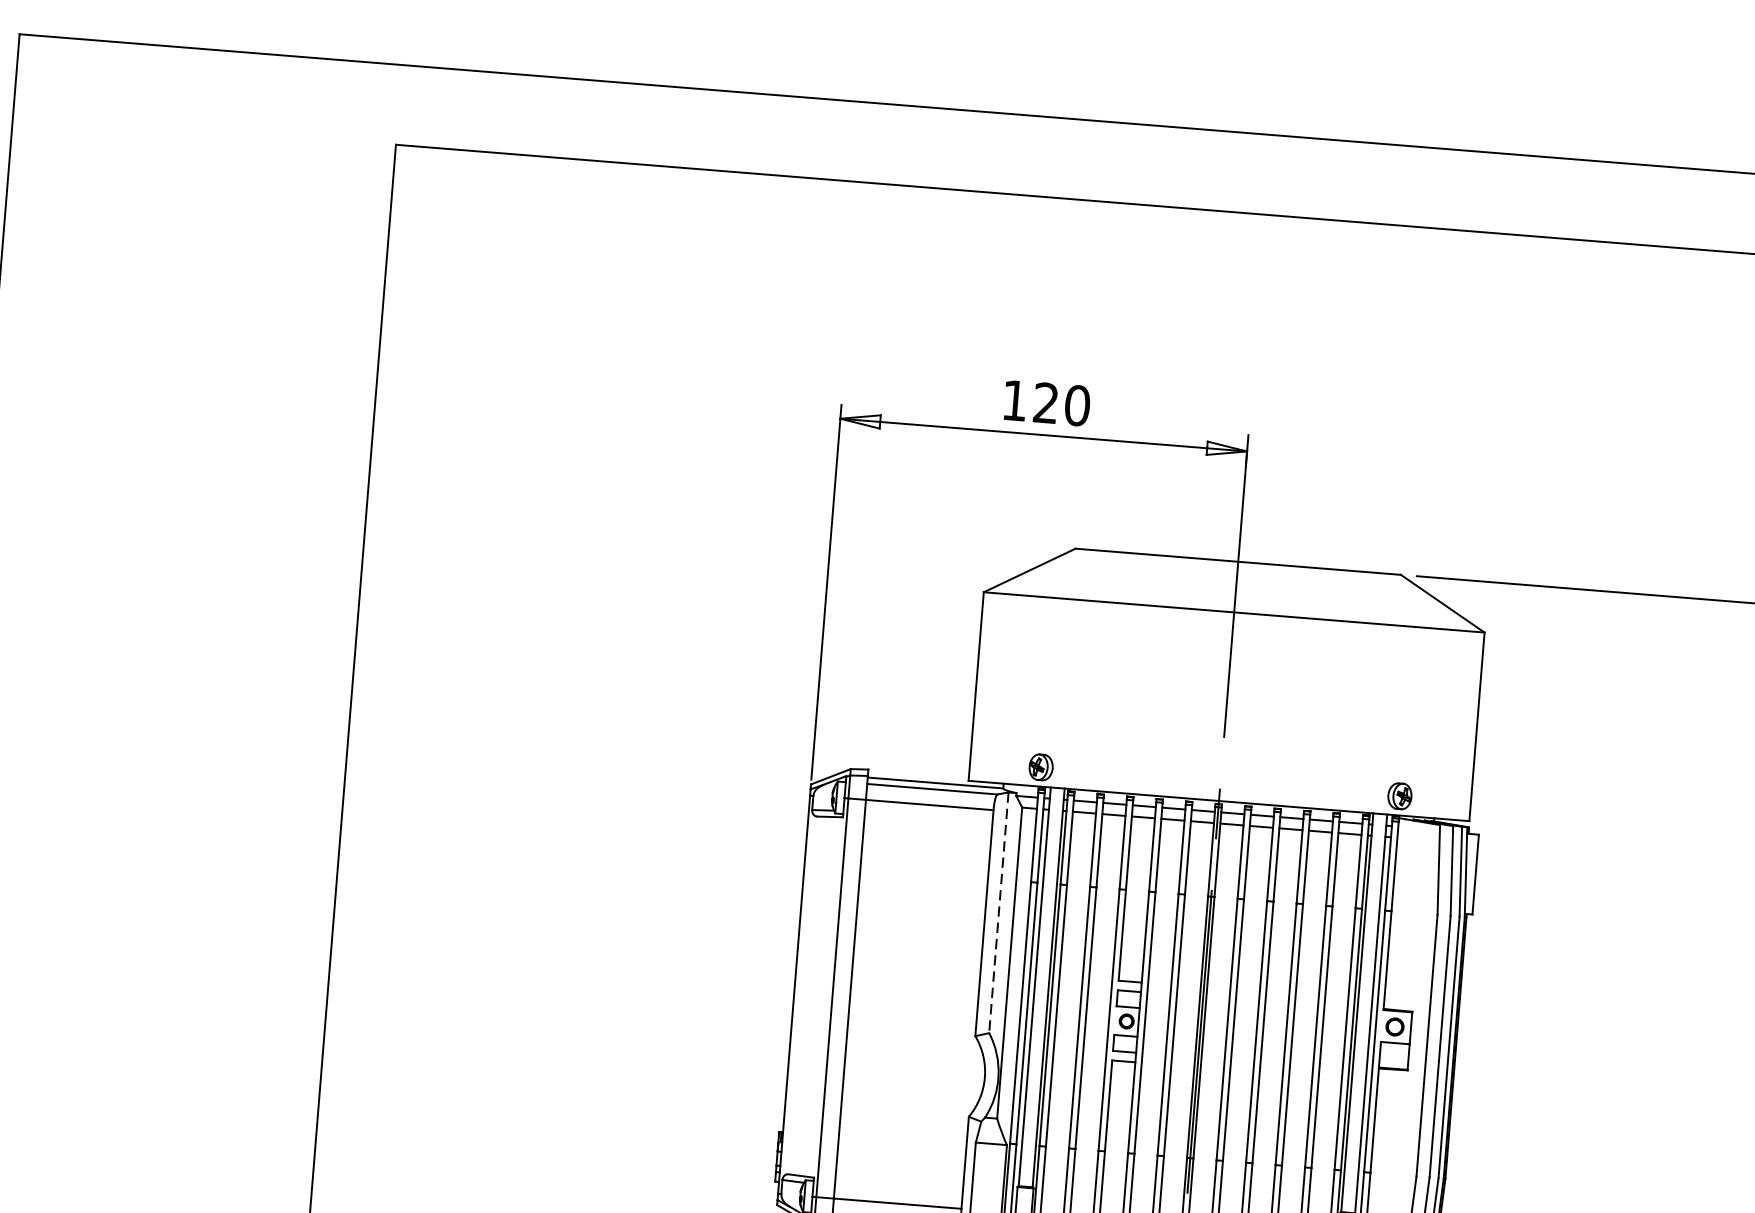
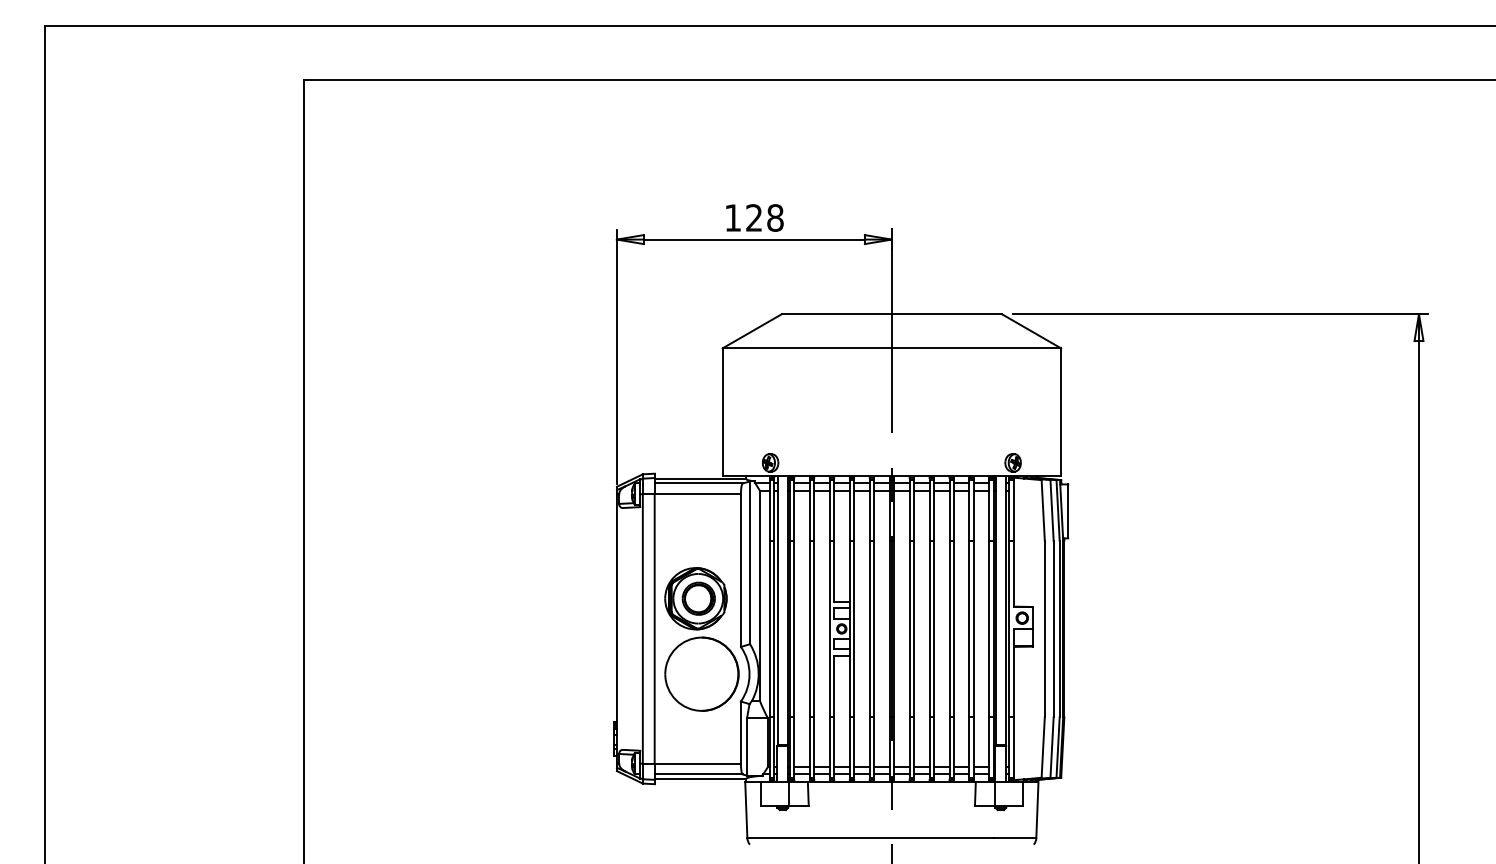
text: (1077, 404) -> (775, 217), 120 -> 128
line: (999, 913) -> (750, 563), dashed -> solid
part: (917, 1020) -> (701, 639), added

